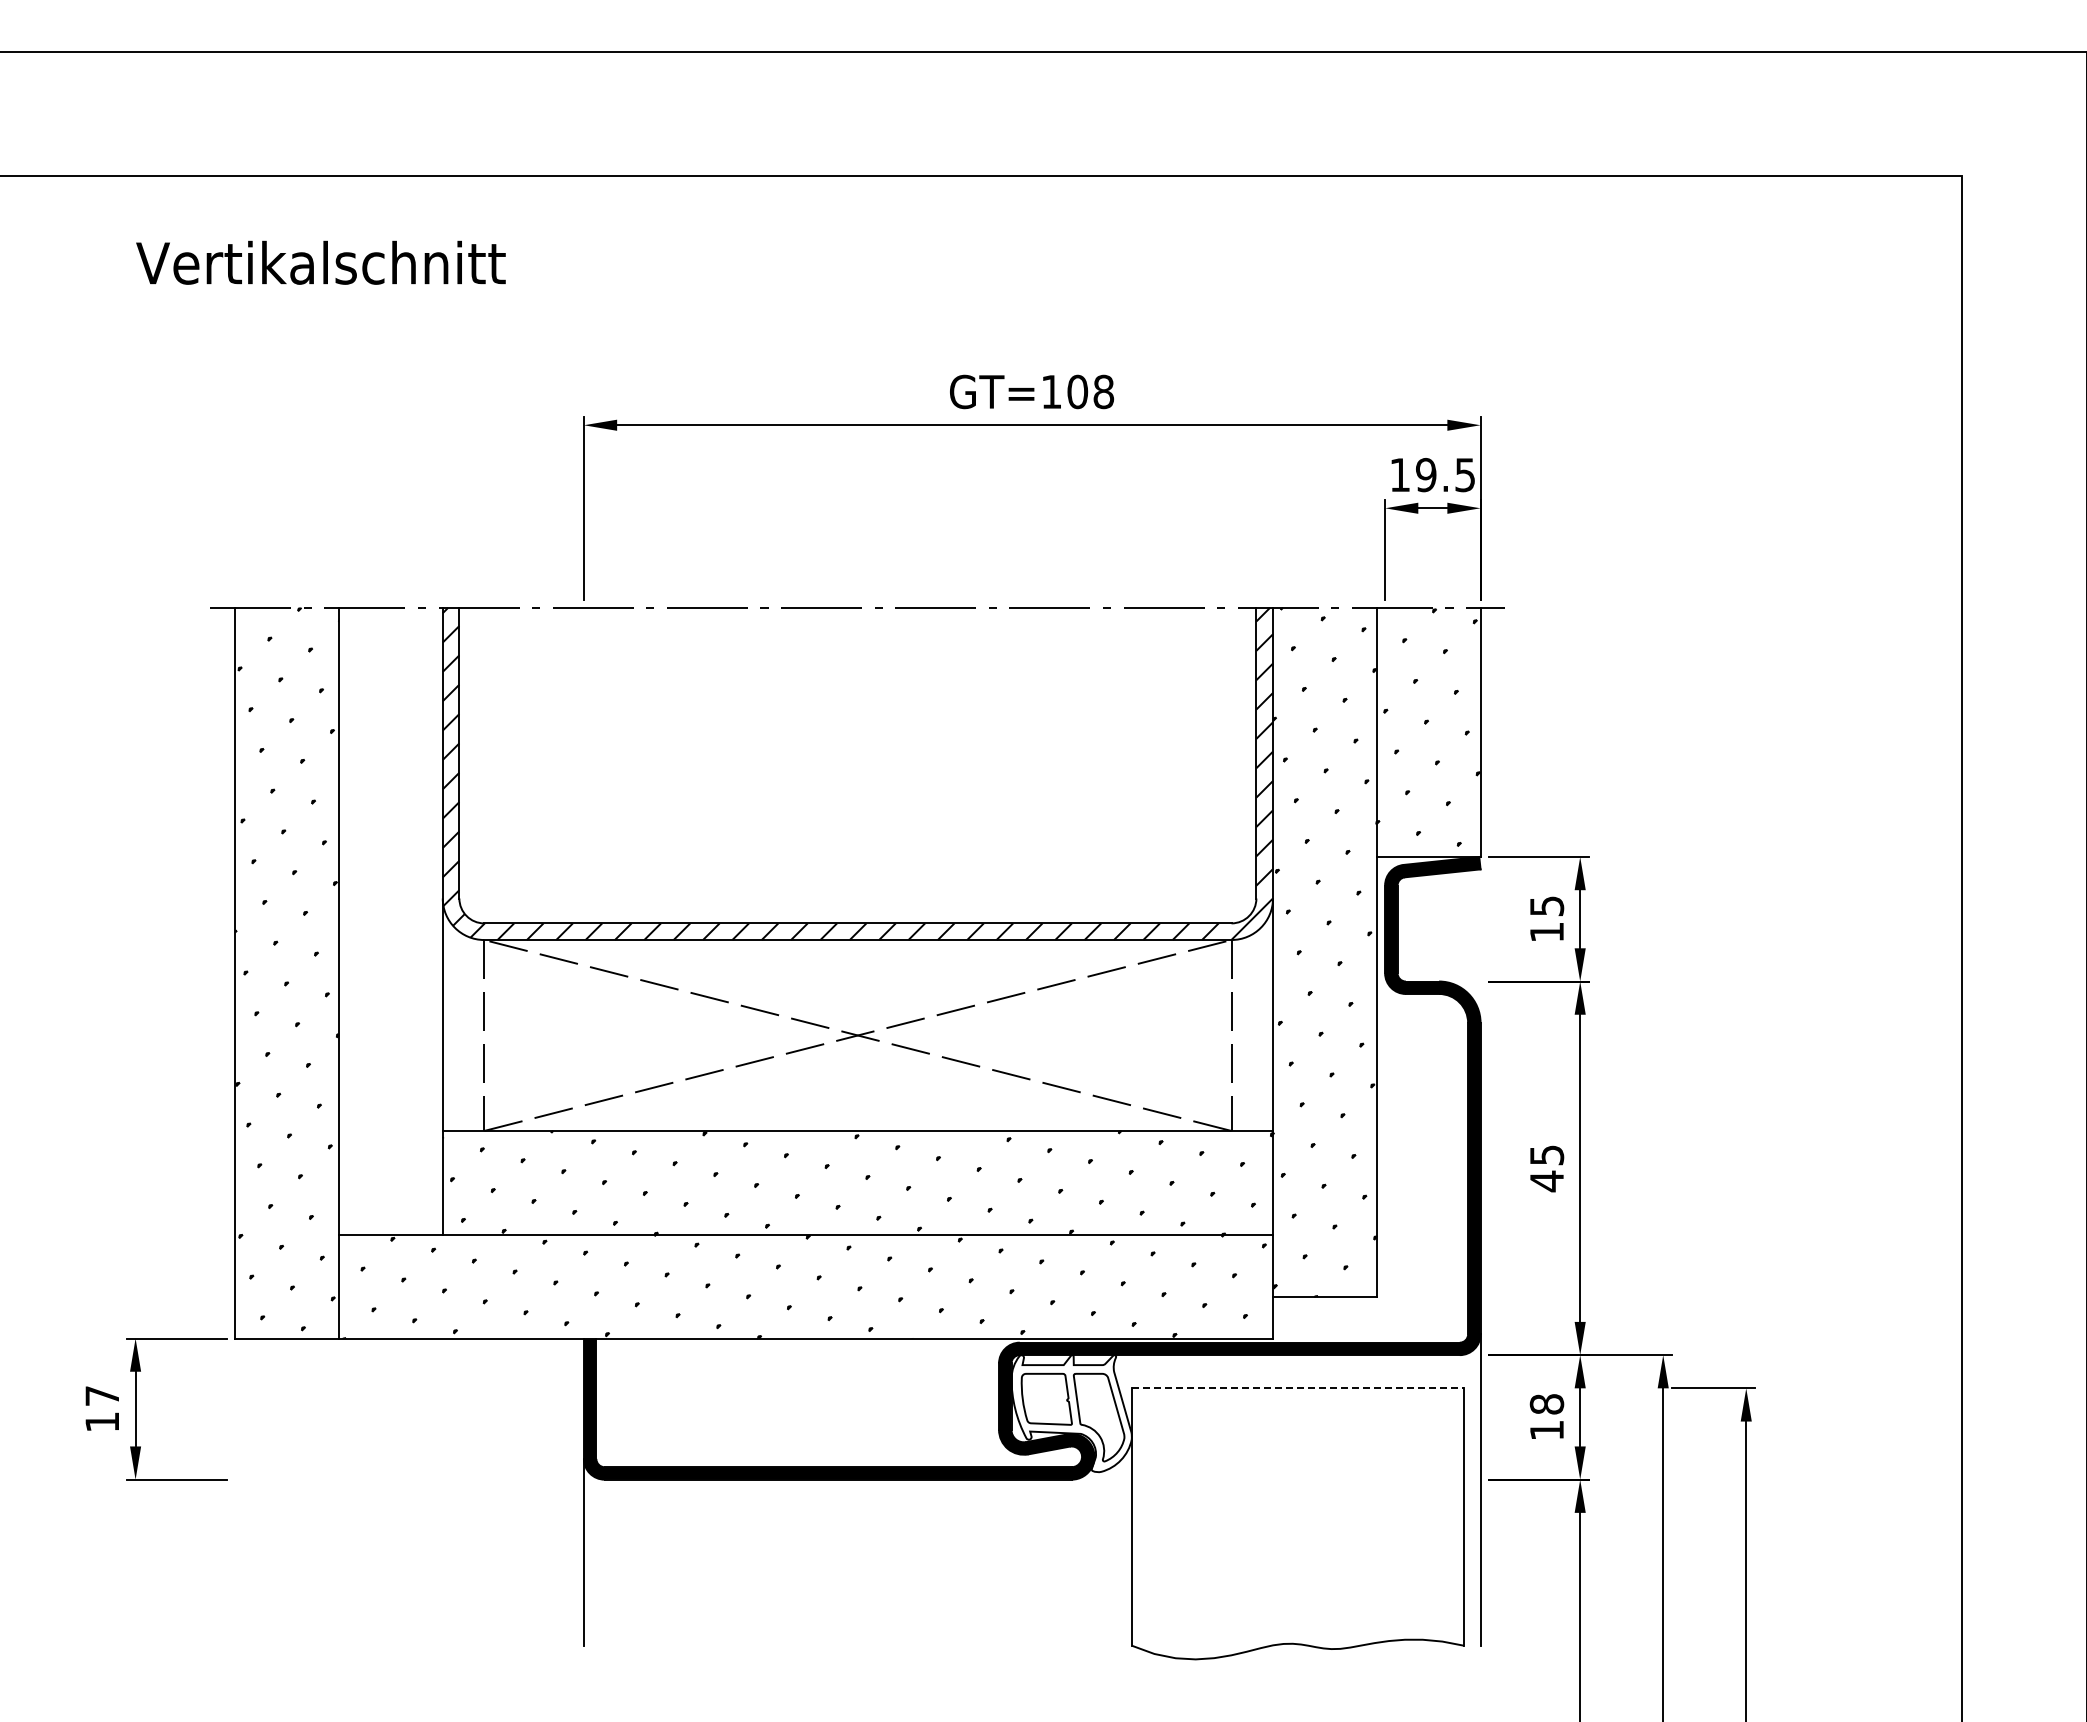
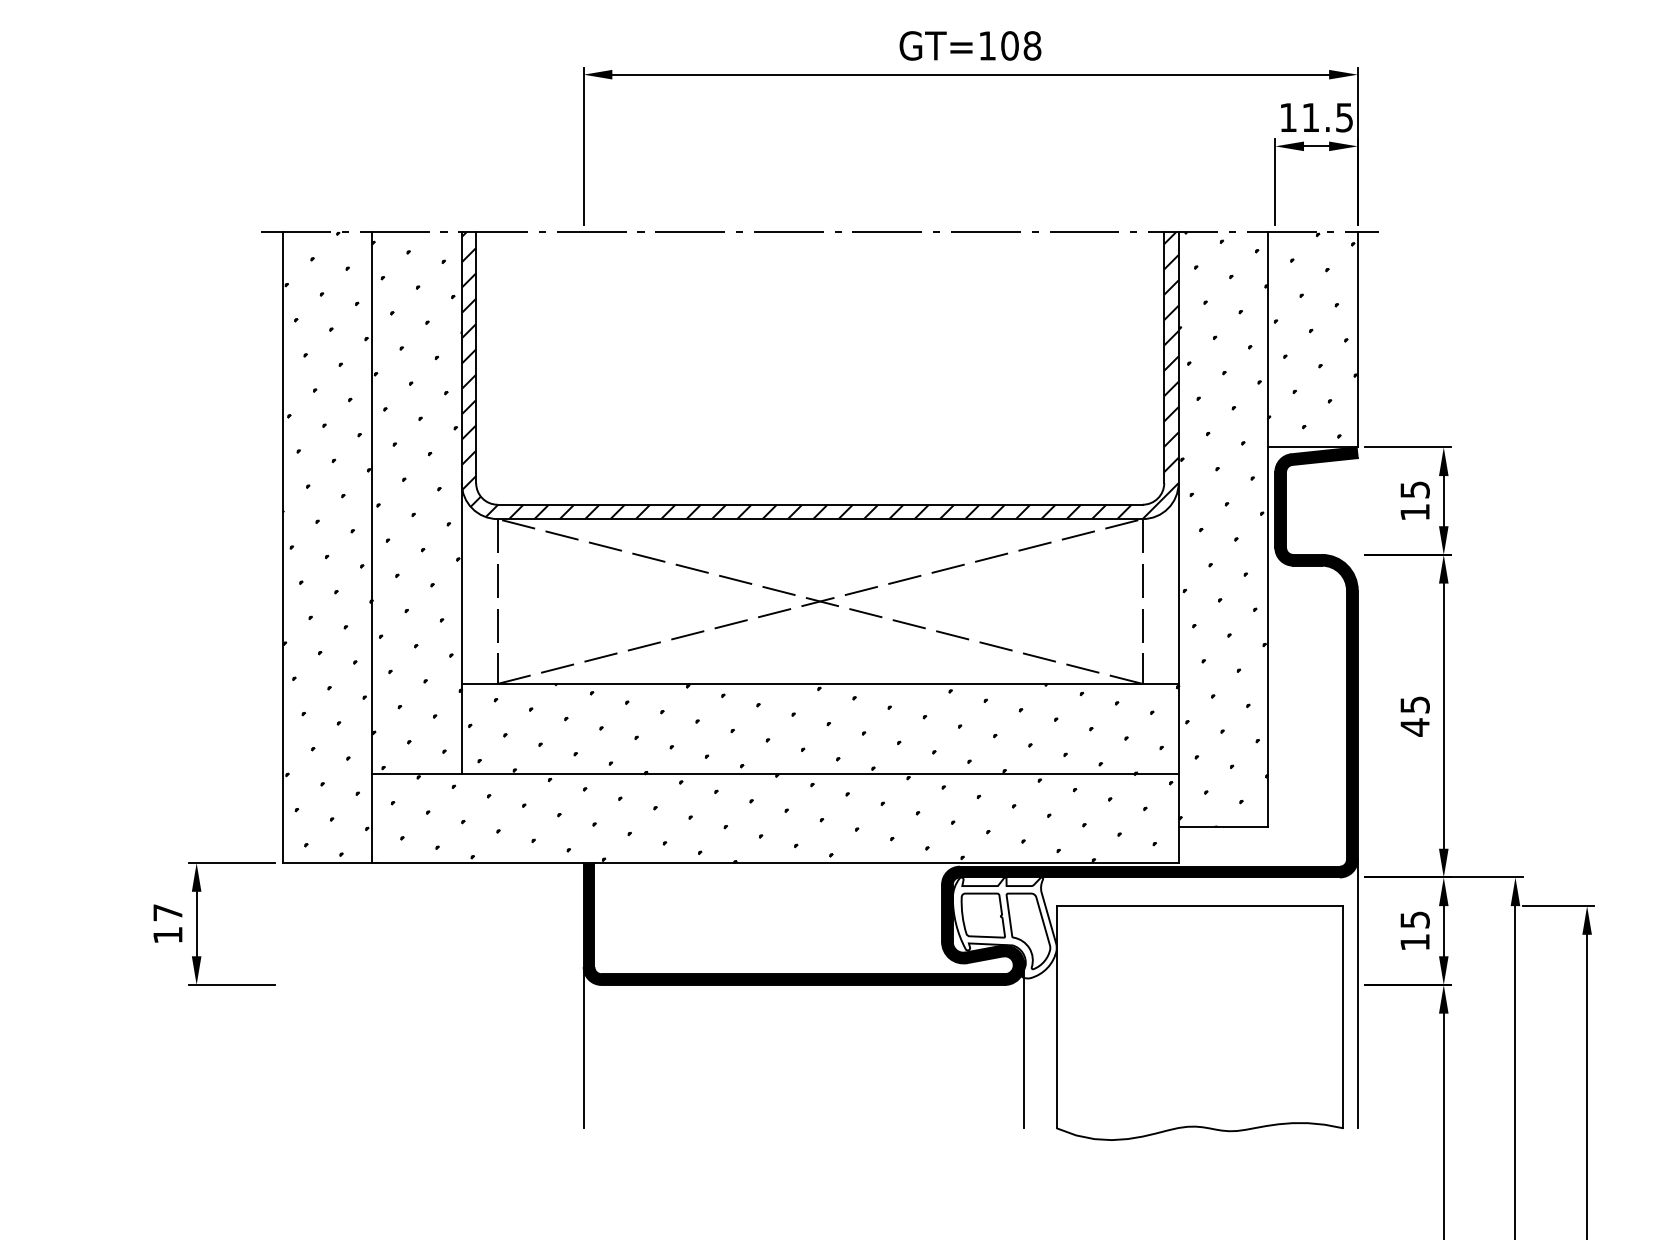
text: (1426, 475) -> (1311, 118), 19.5 -> 11.5
hatch: (390, 923) -> (416, 504), added
line: (1298, 1388) -> (1200, 906), dashed -> solid
text: (1546, 1404) -> (1414, 920), 18 -> 15
line: (1094, 1550) -> (1024, 1046), added

